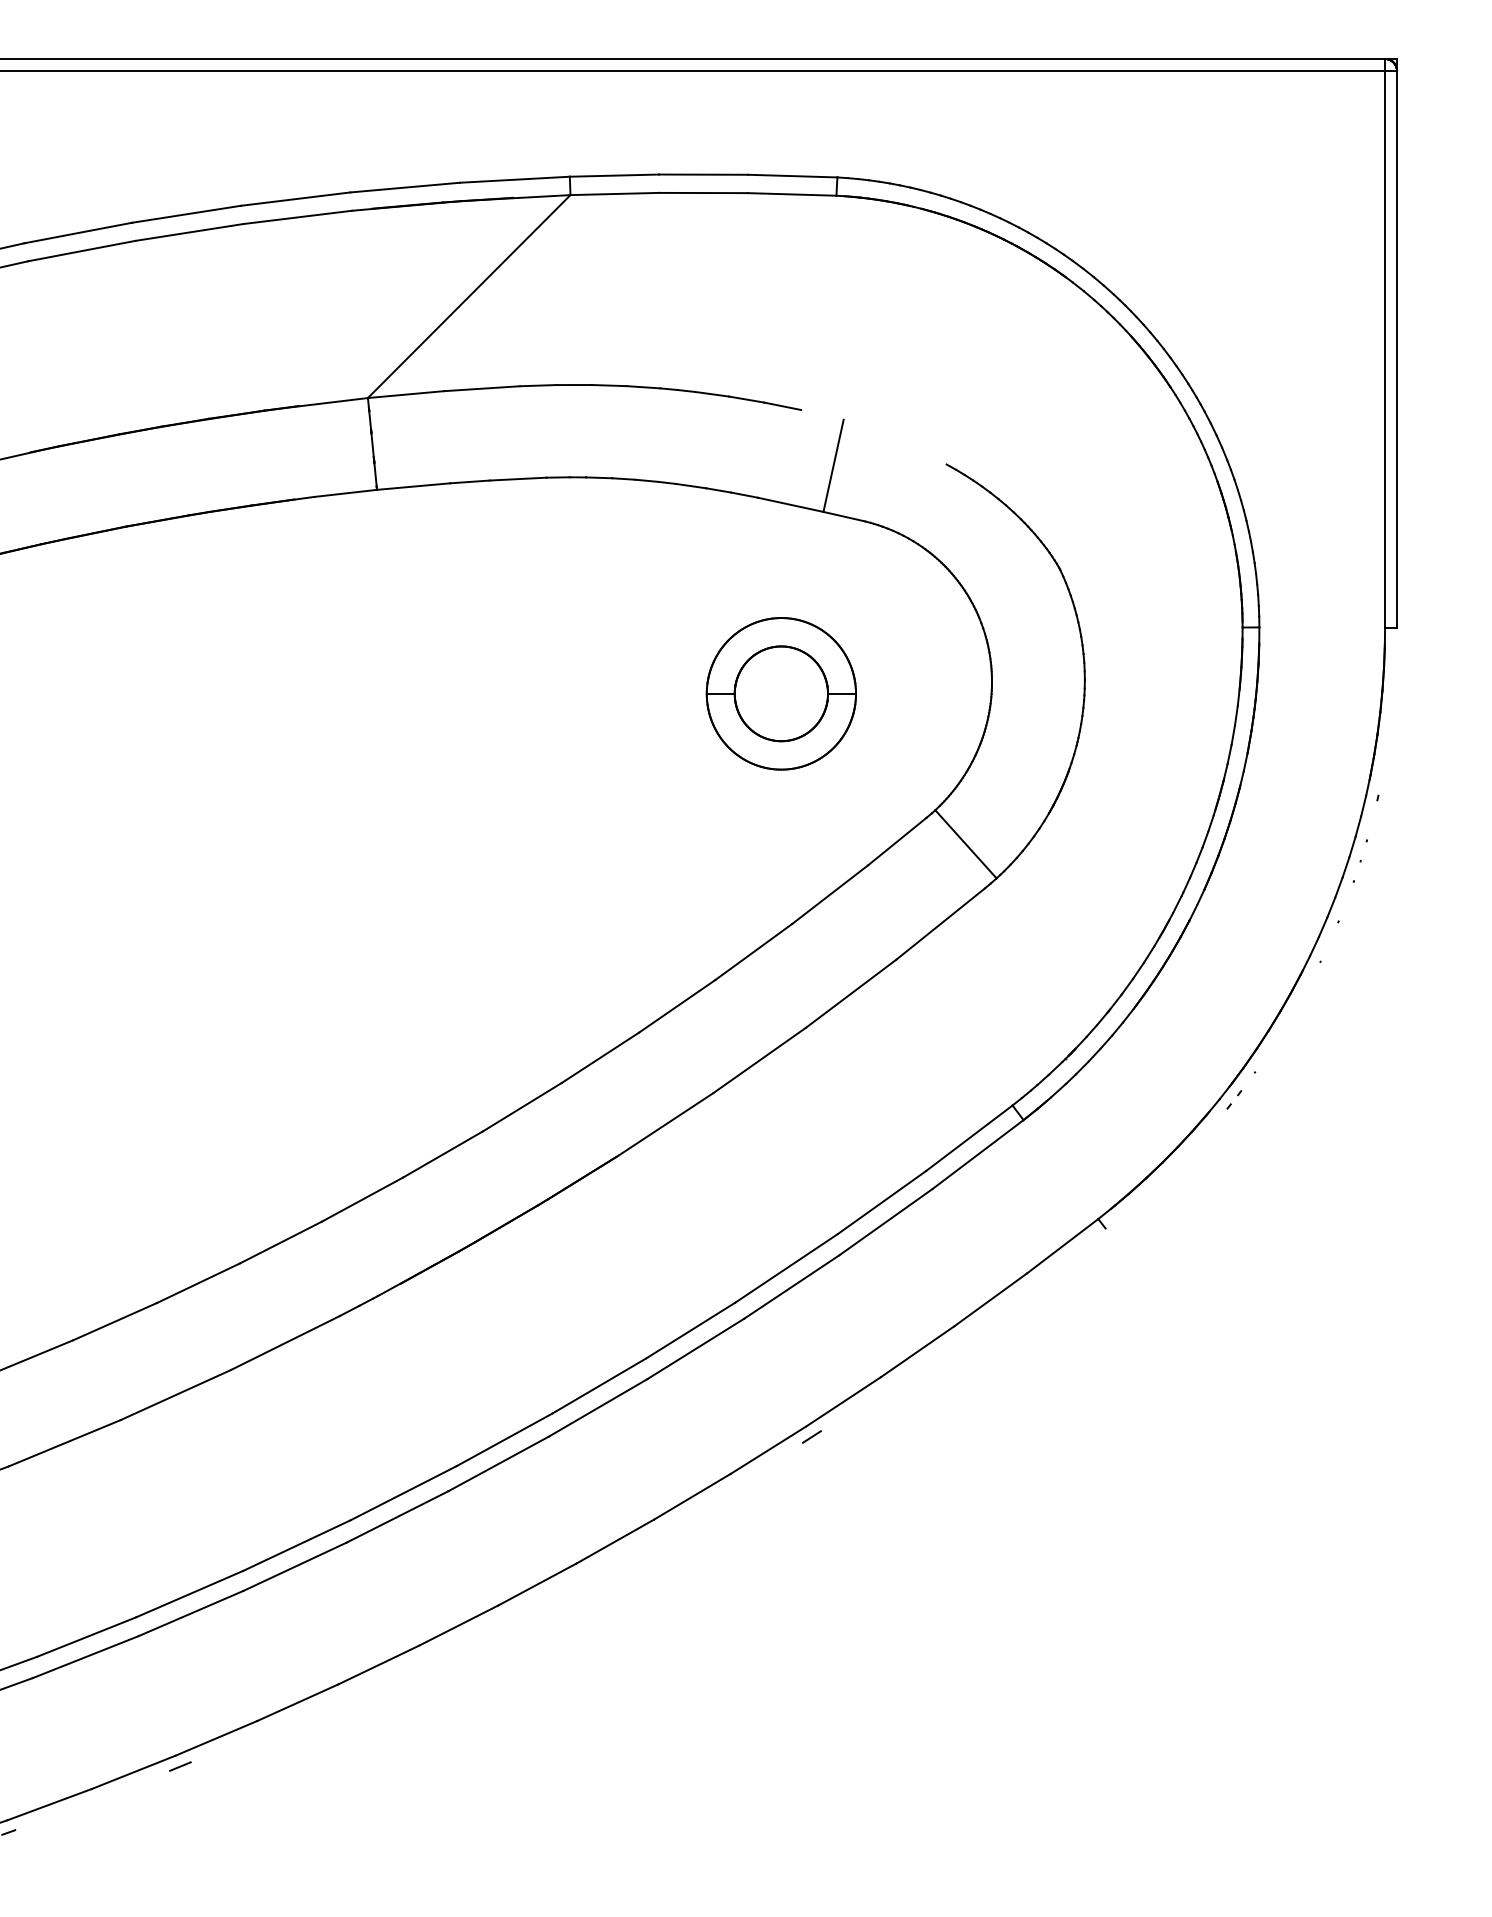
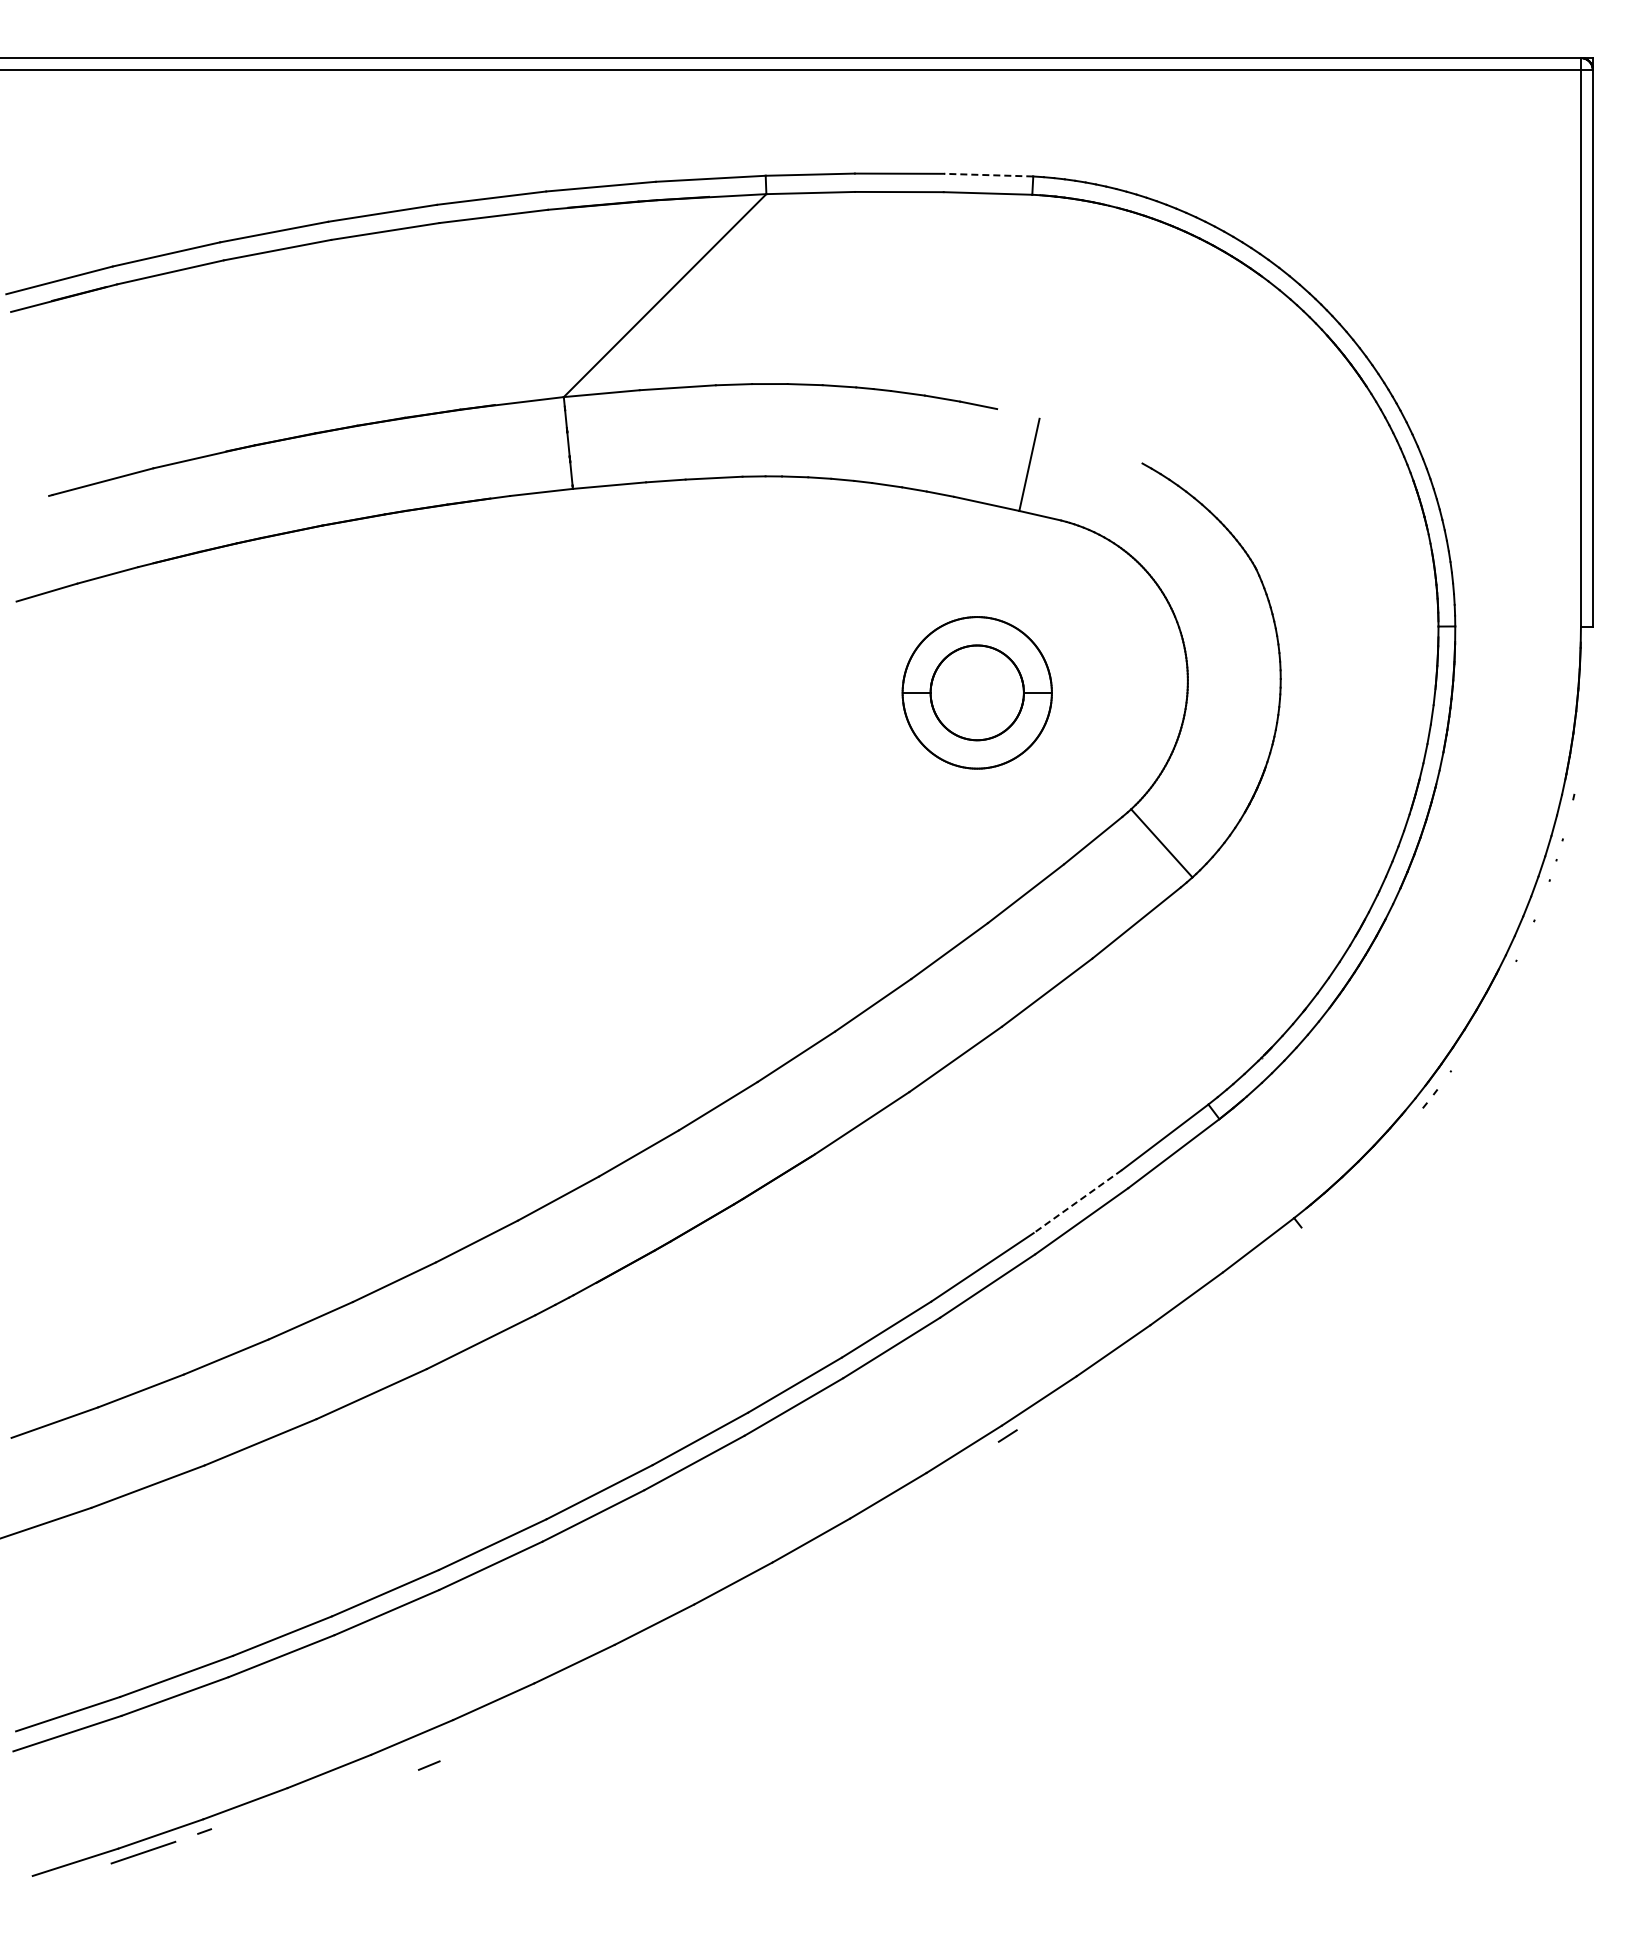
line: (792, 176) -> (988, 175), solid -> dashed
line: (881, 1202) -> (1077, 1201), solid -> dashed
line: (180, 1766) -> (429, 1765), moved

